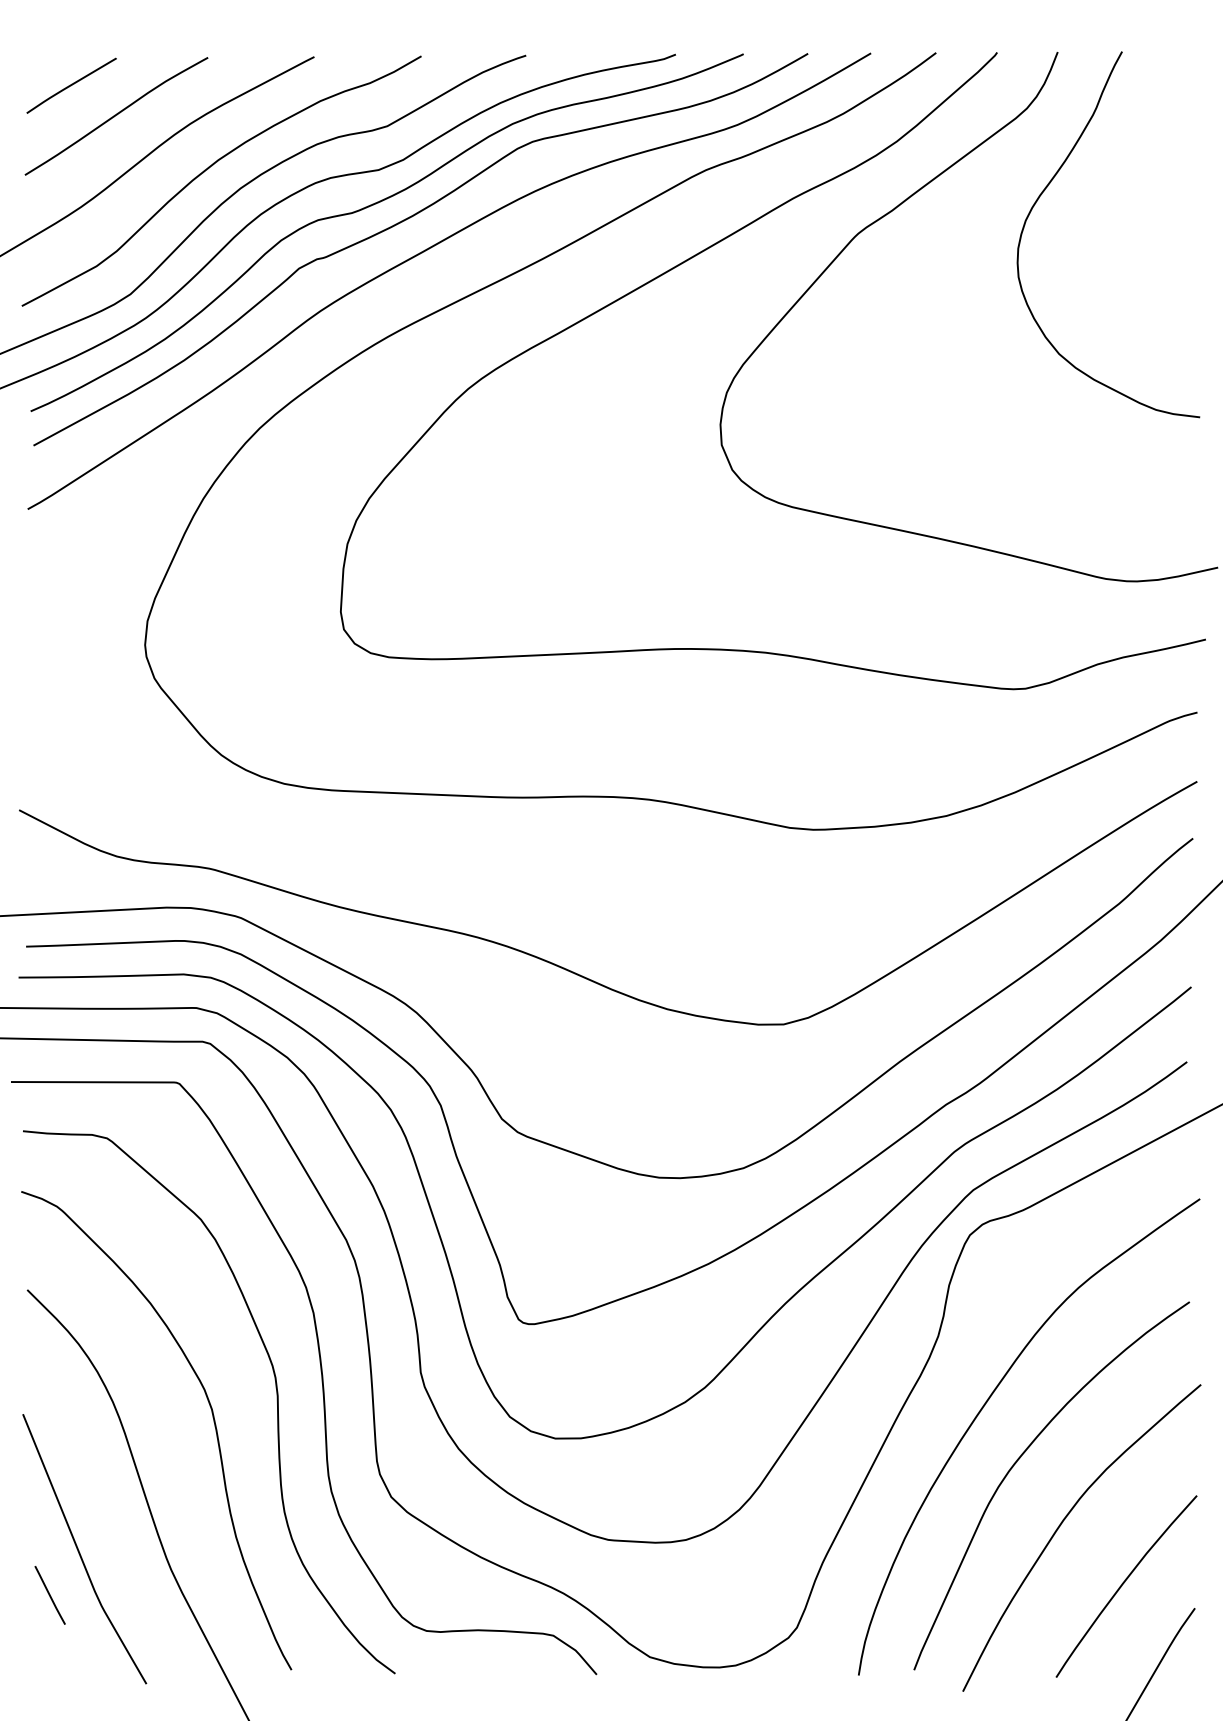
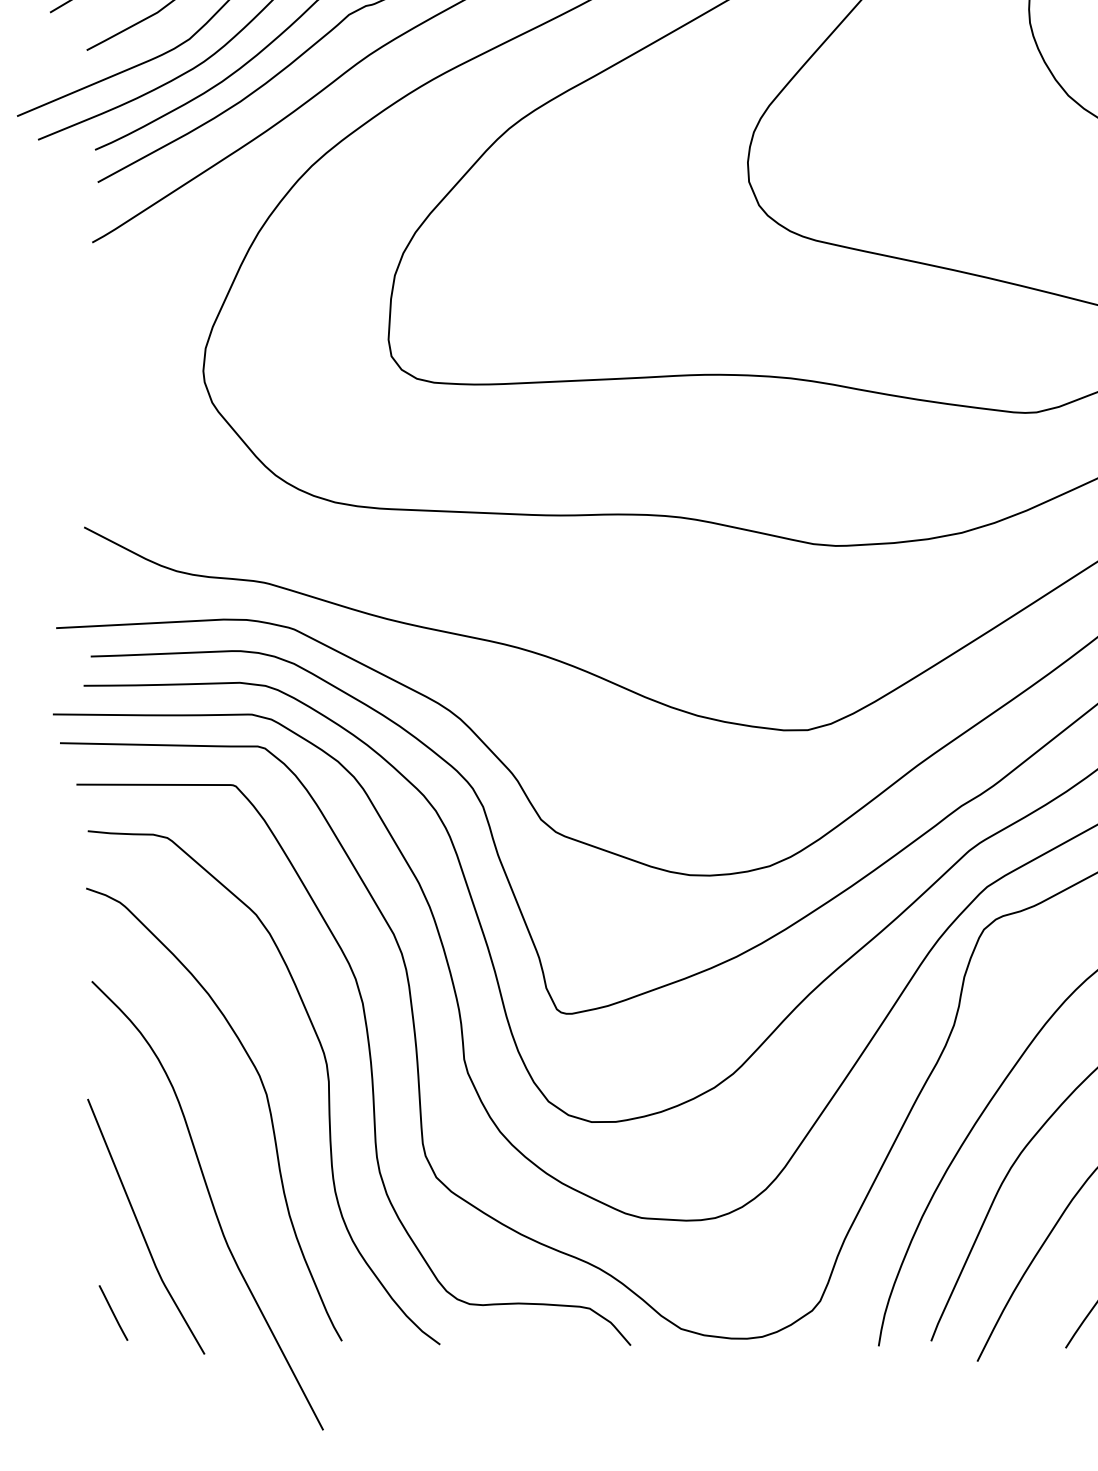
line: (49, 1595) -> (112, 1313), moved

